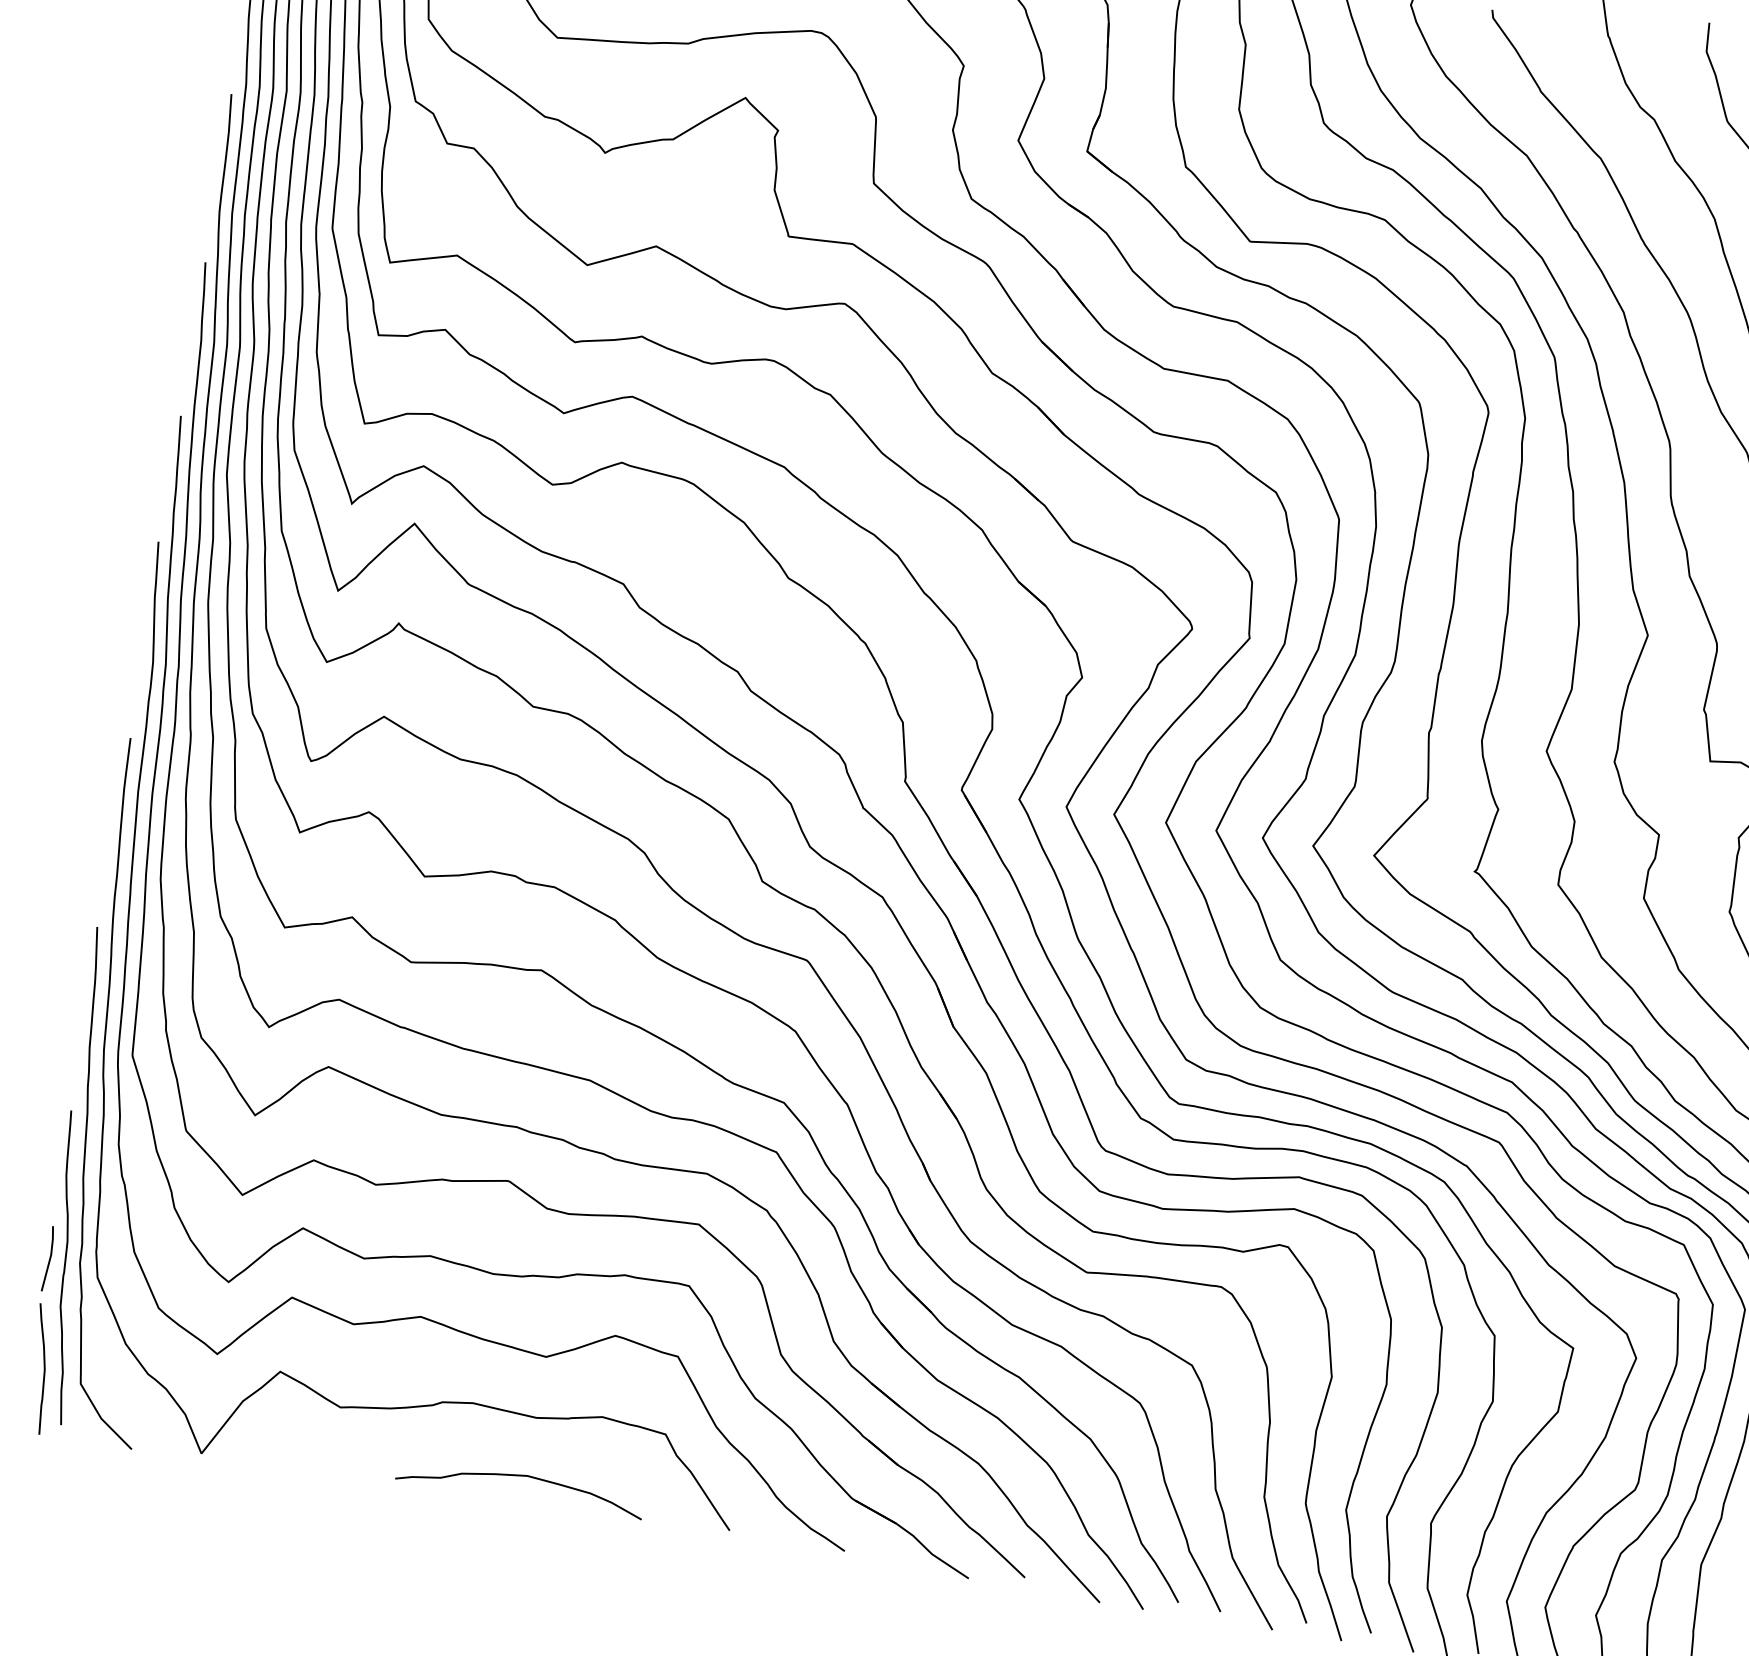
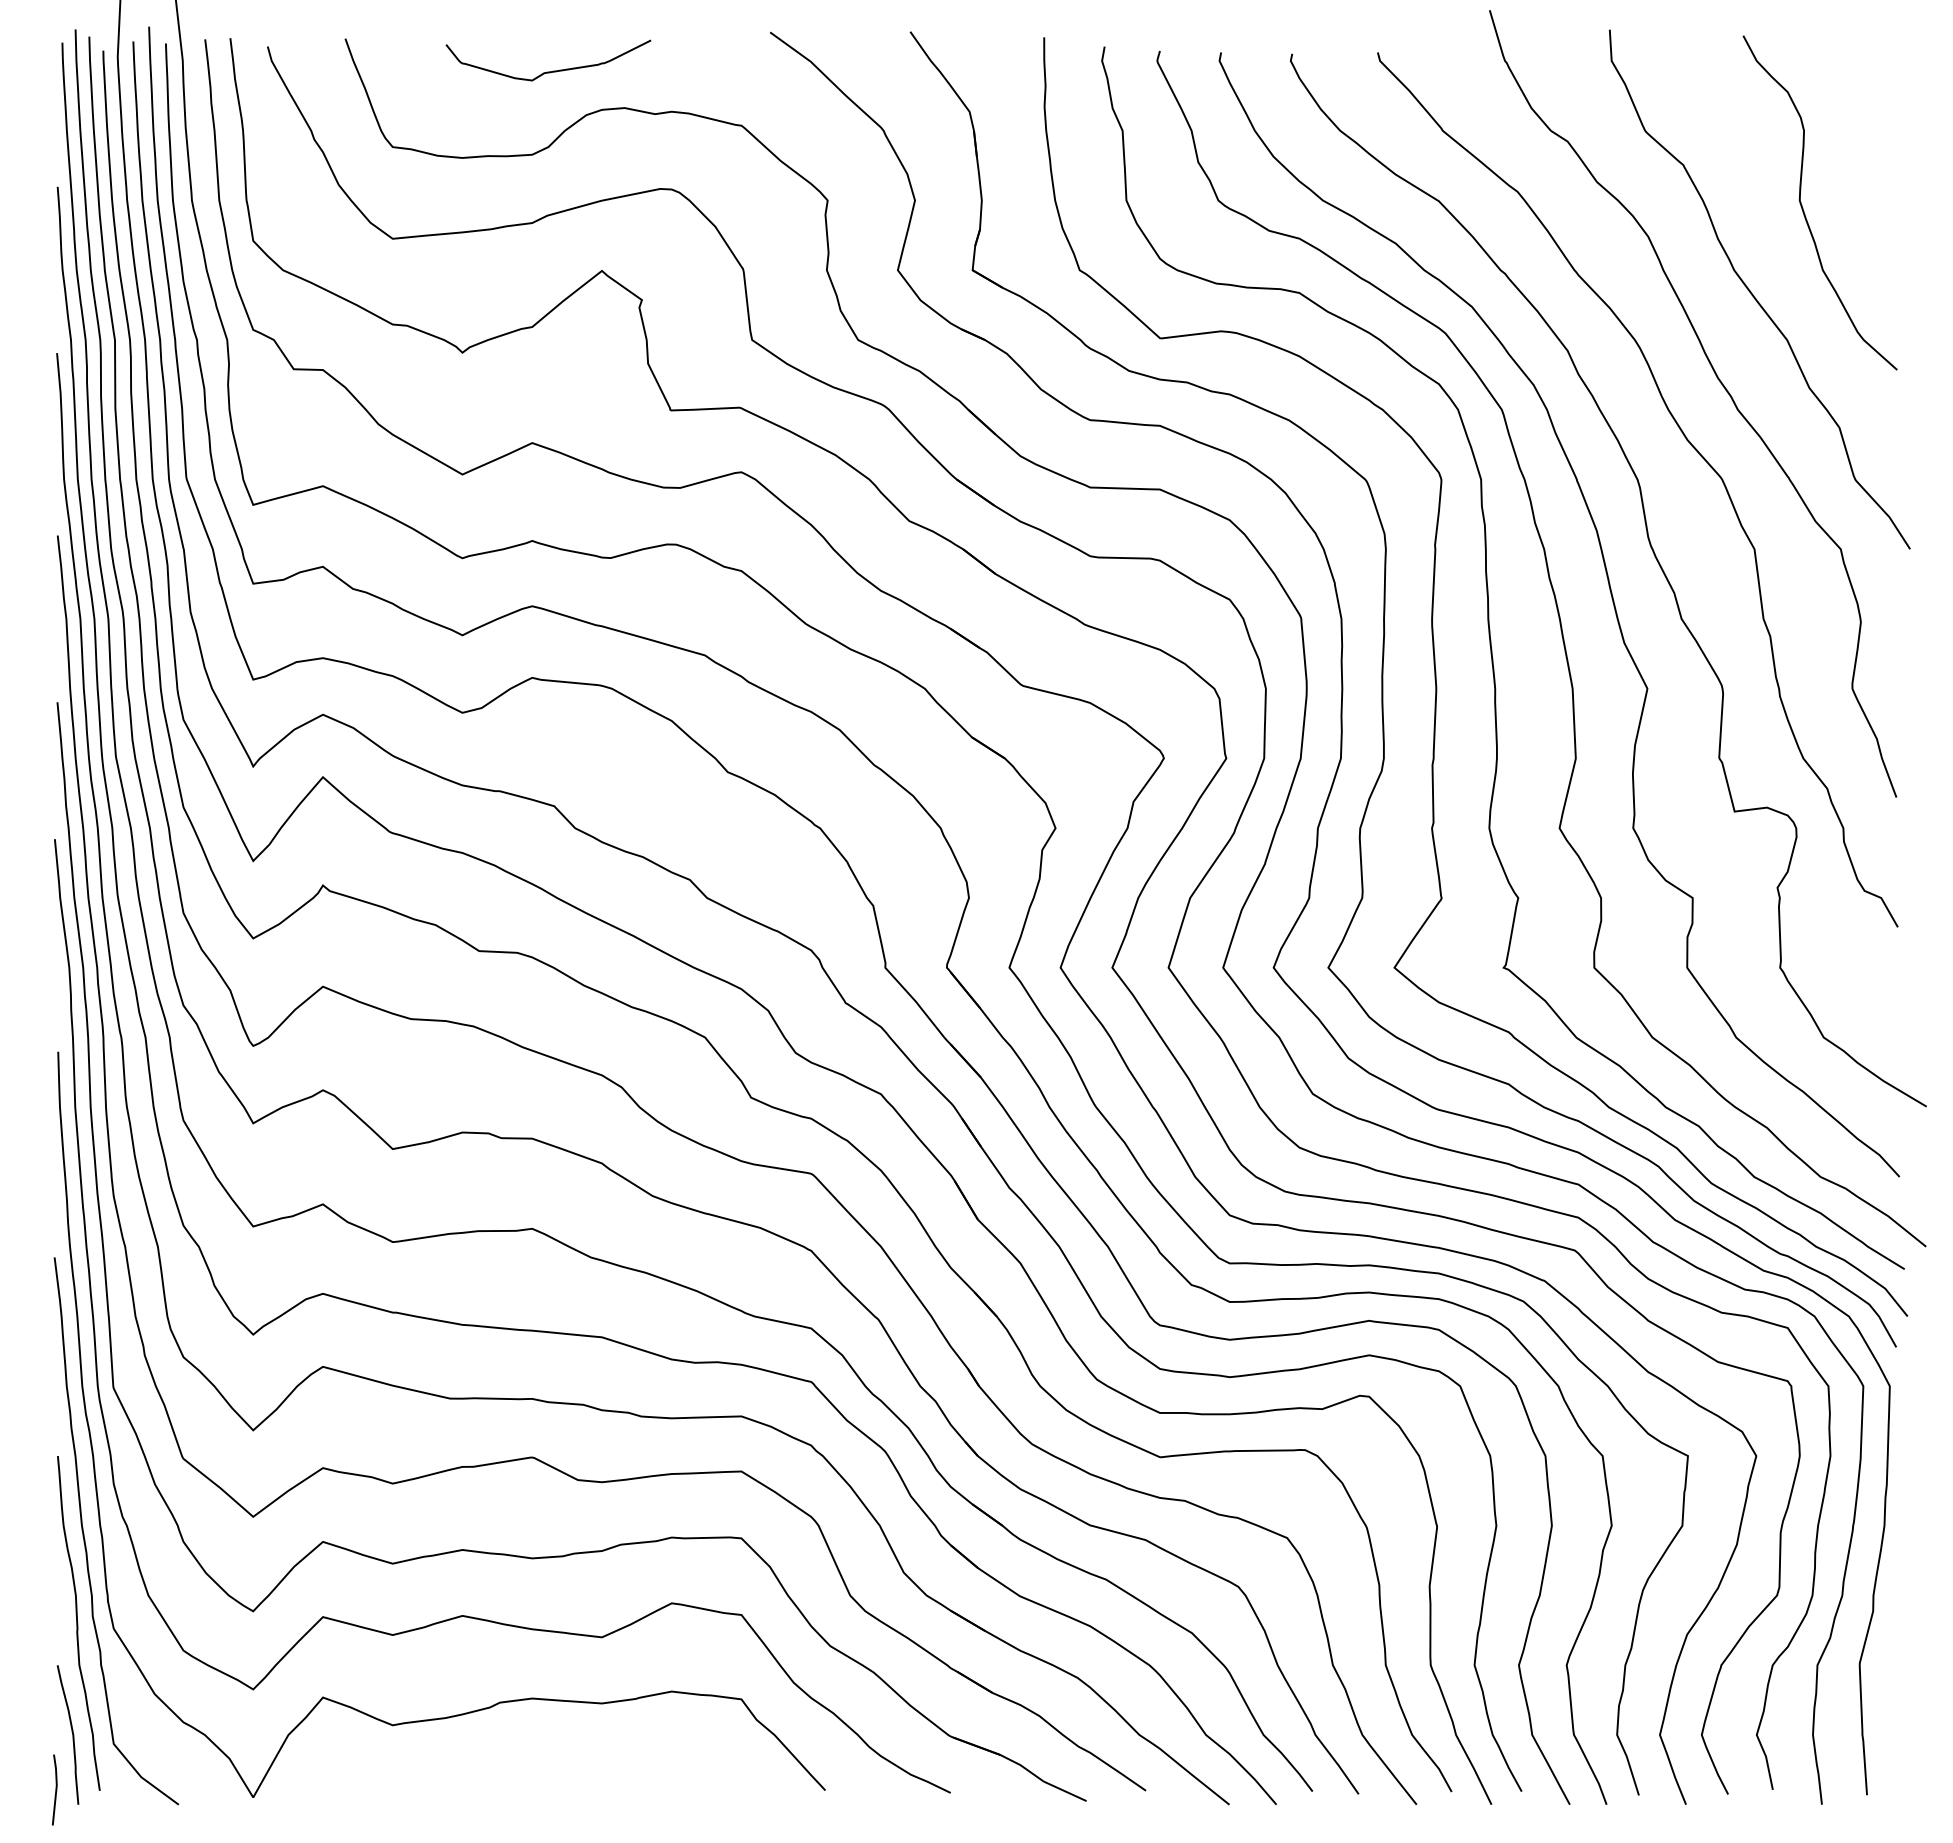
line: (49, 1258) -> (55, 1789), moved
curve: (520, 1476) -> (594, 1768), removed

